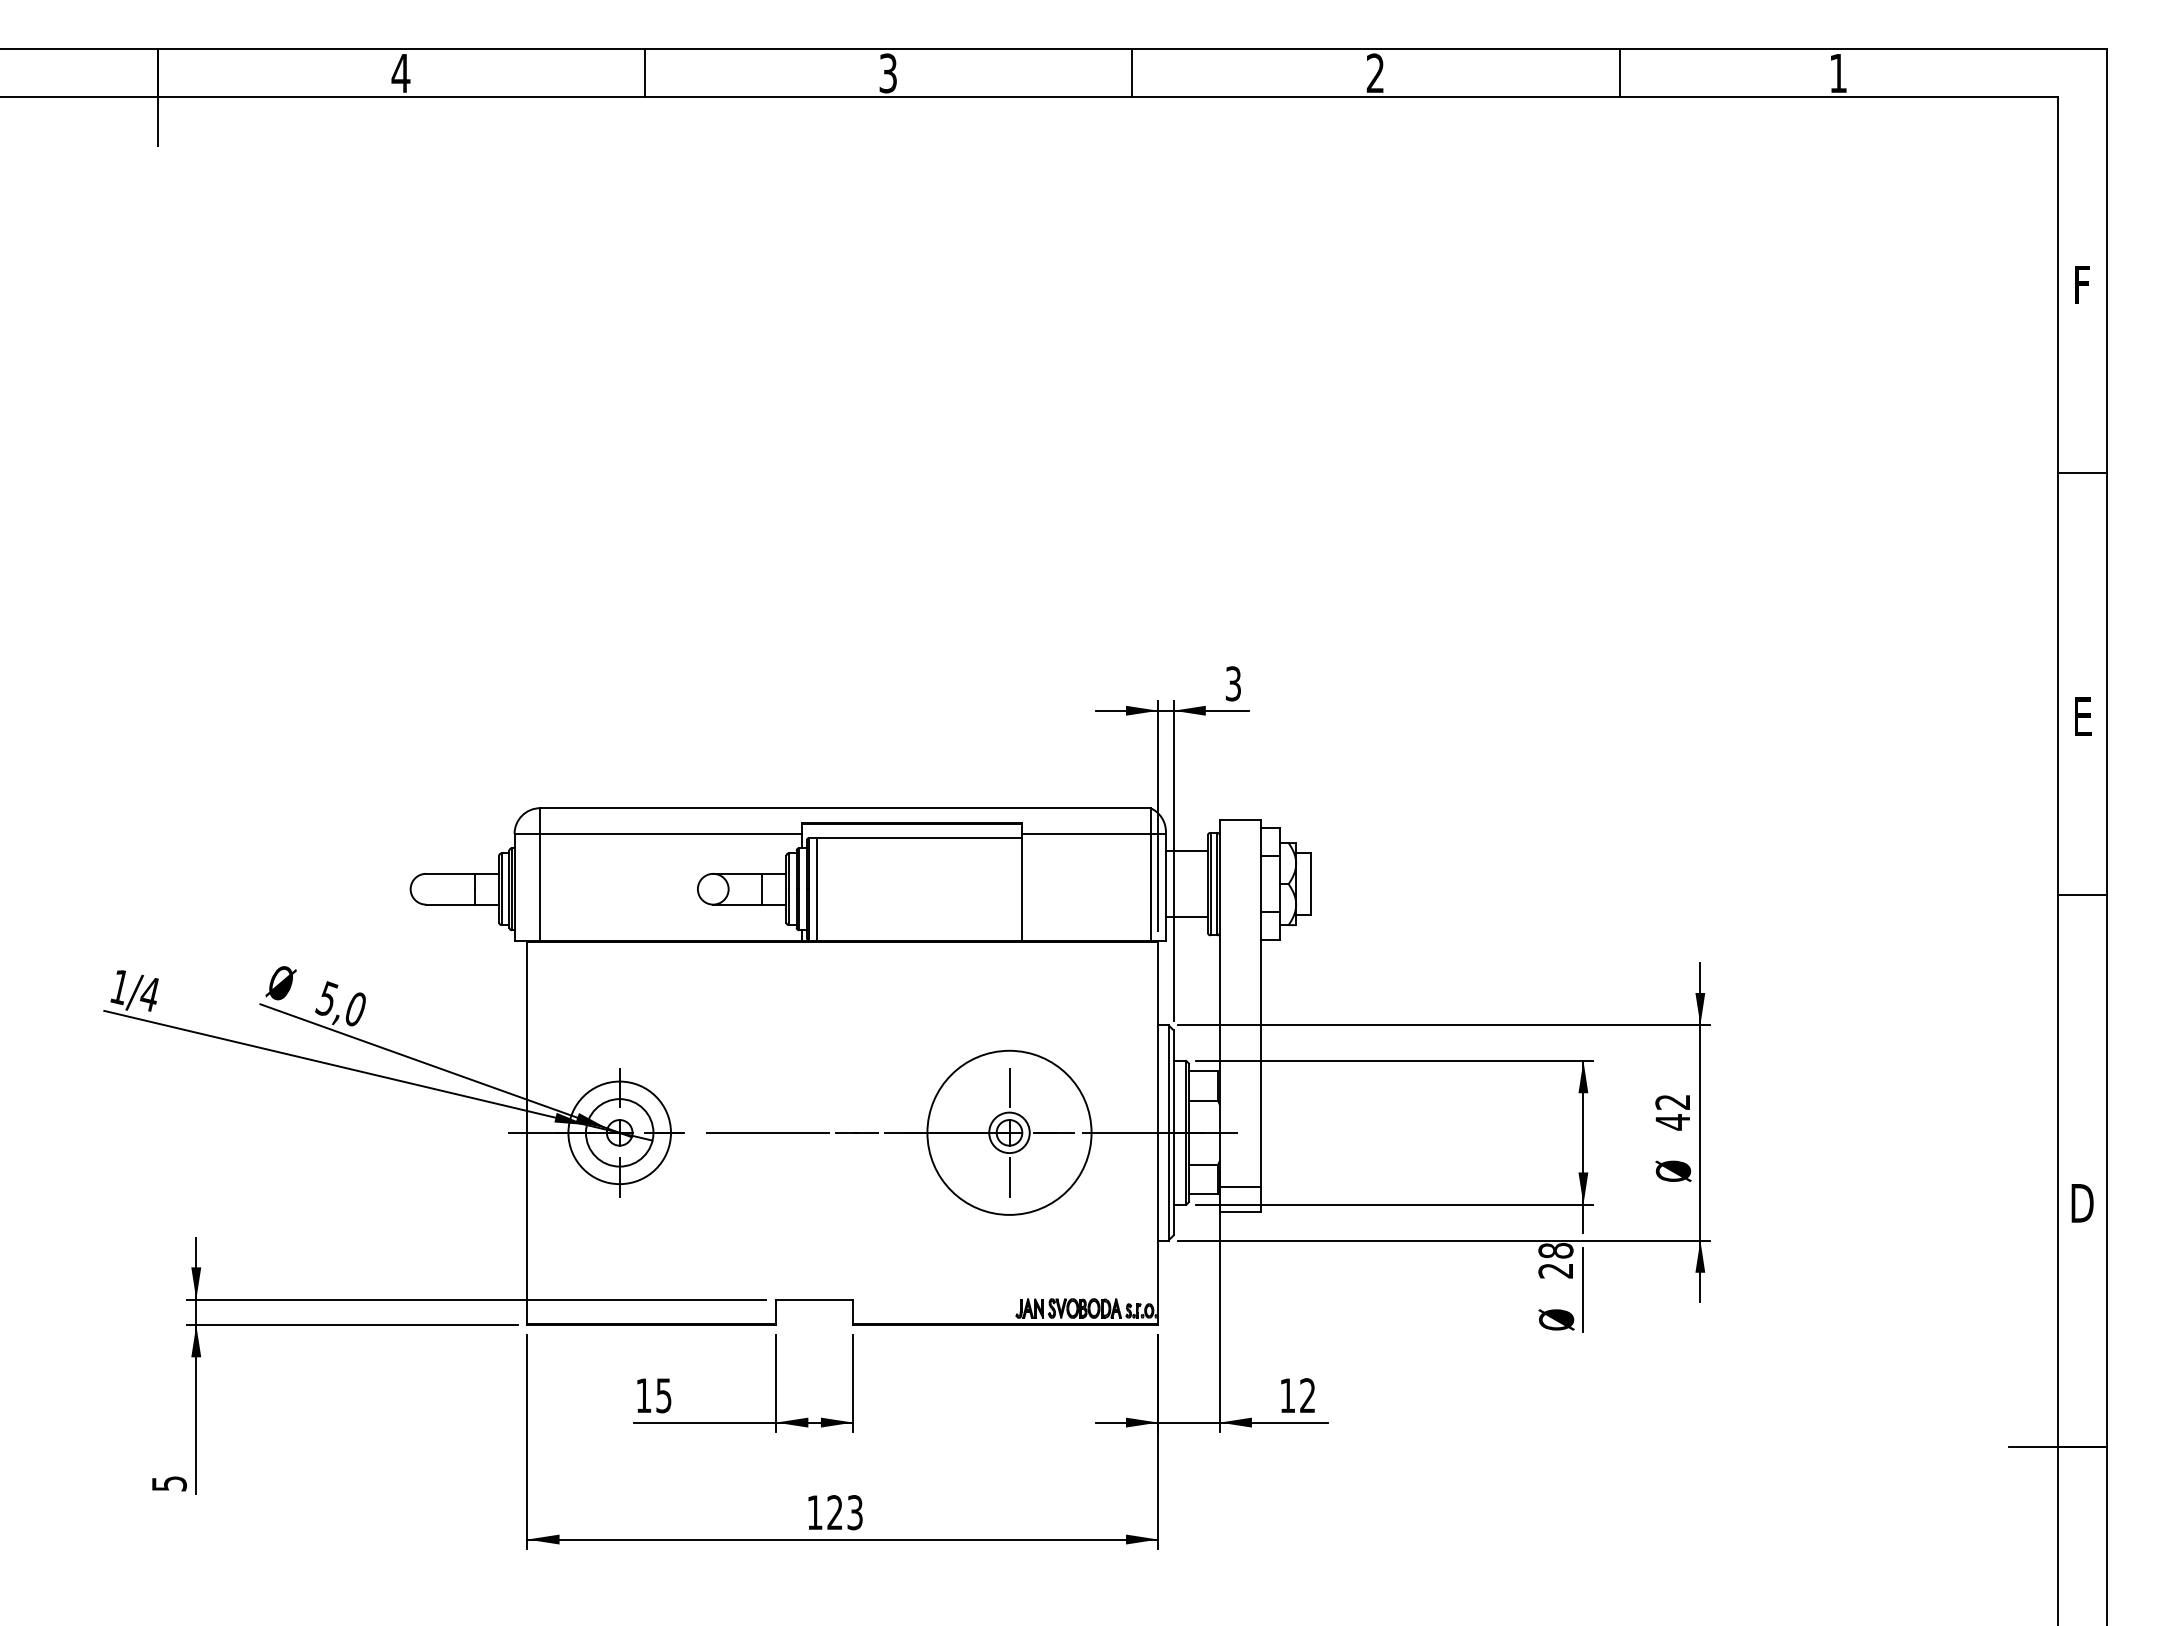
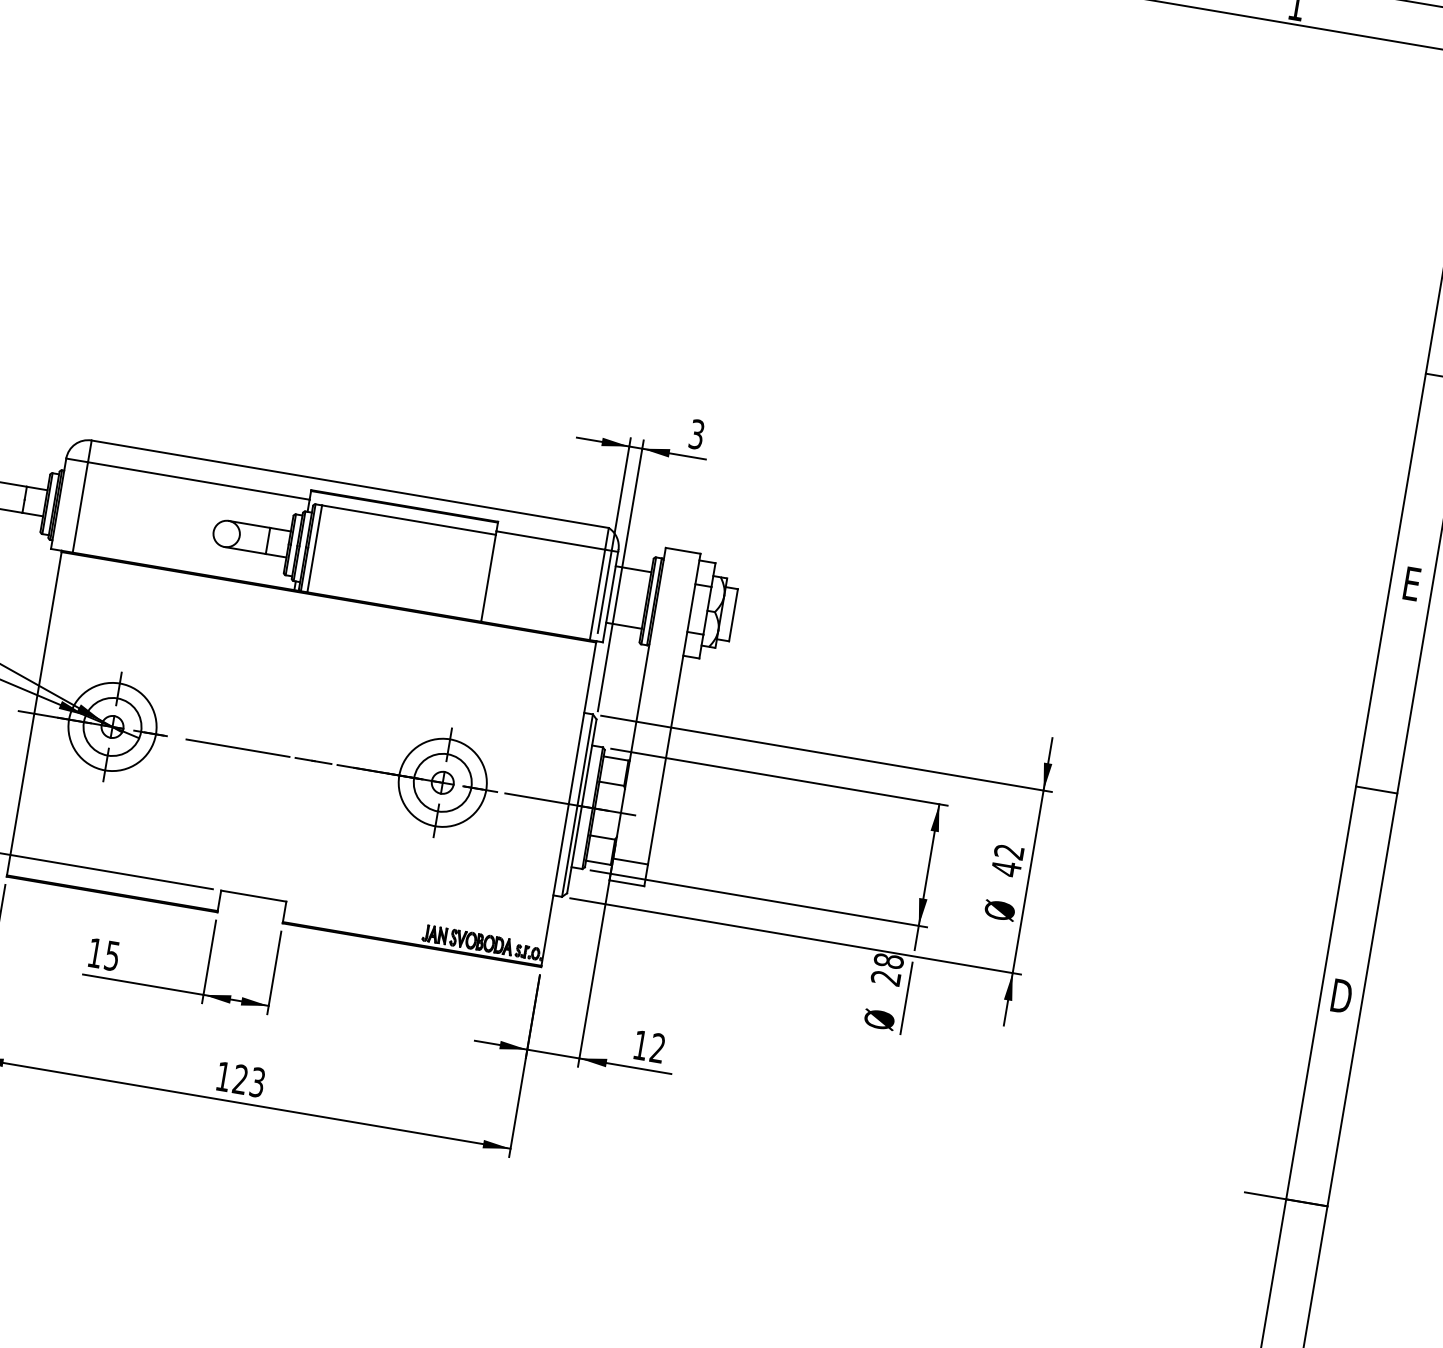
line: (2082, 894) -> (1376, 789), moved
circle: (1009, 1132) -> (442, 782), size x0.62
circle: (1009, 1132) -> (442, 782), size x1.67

